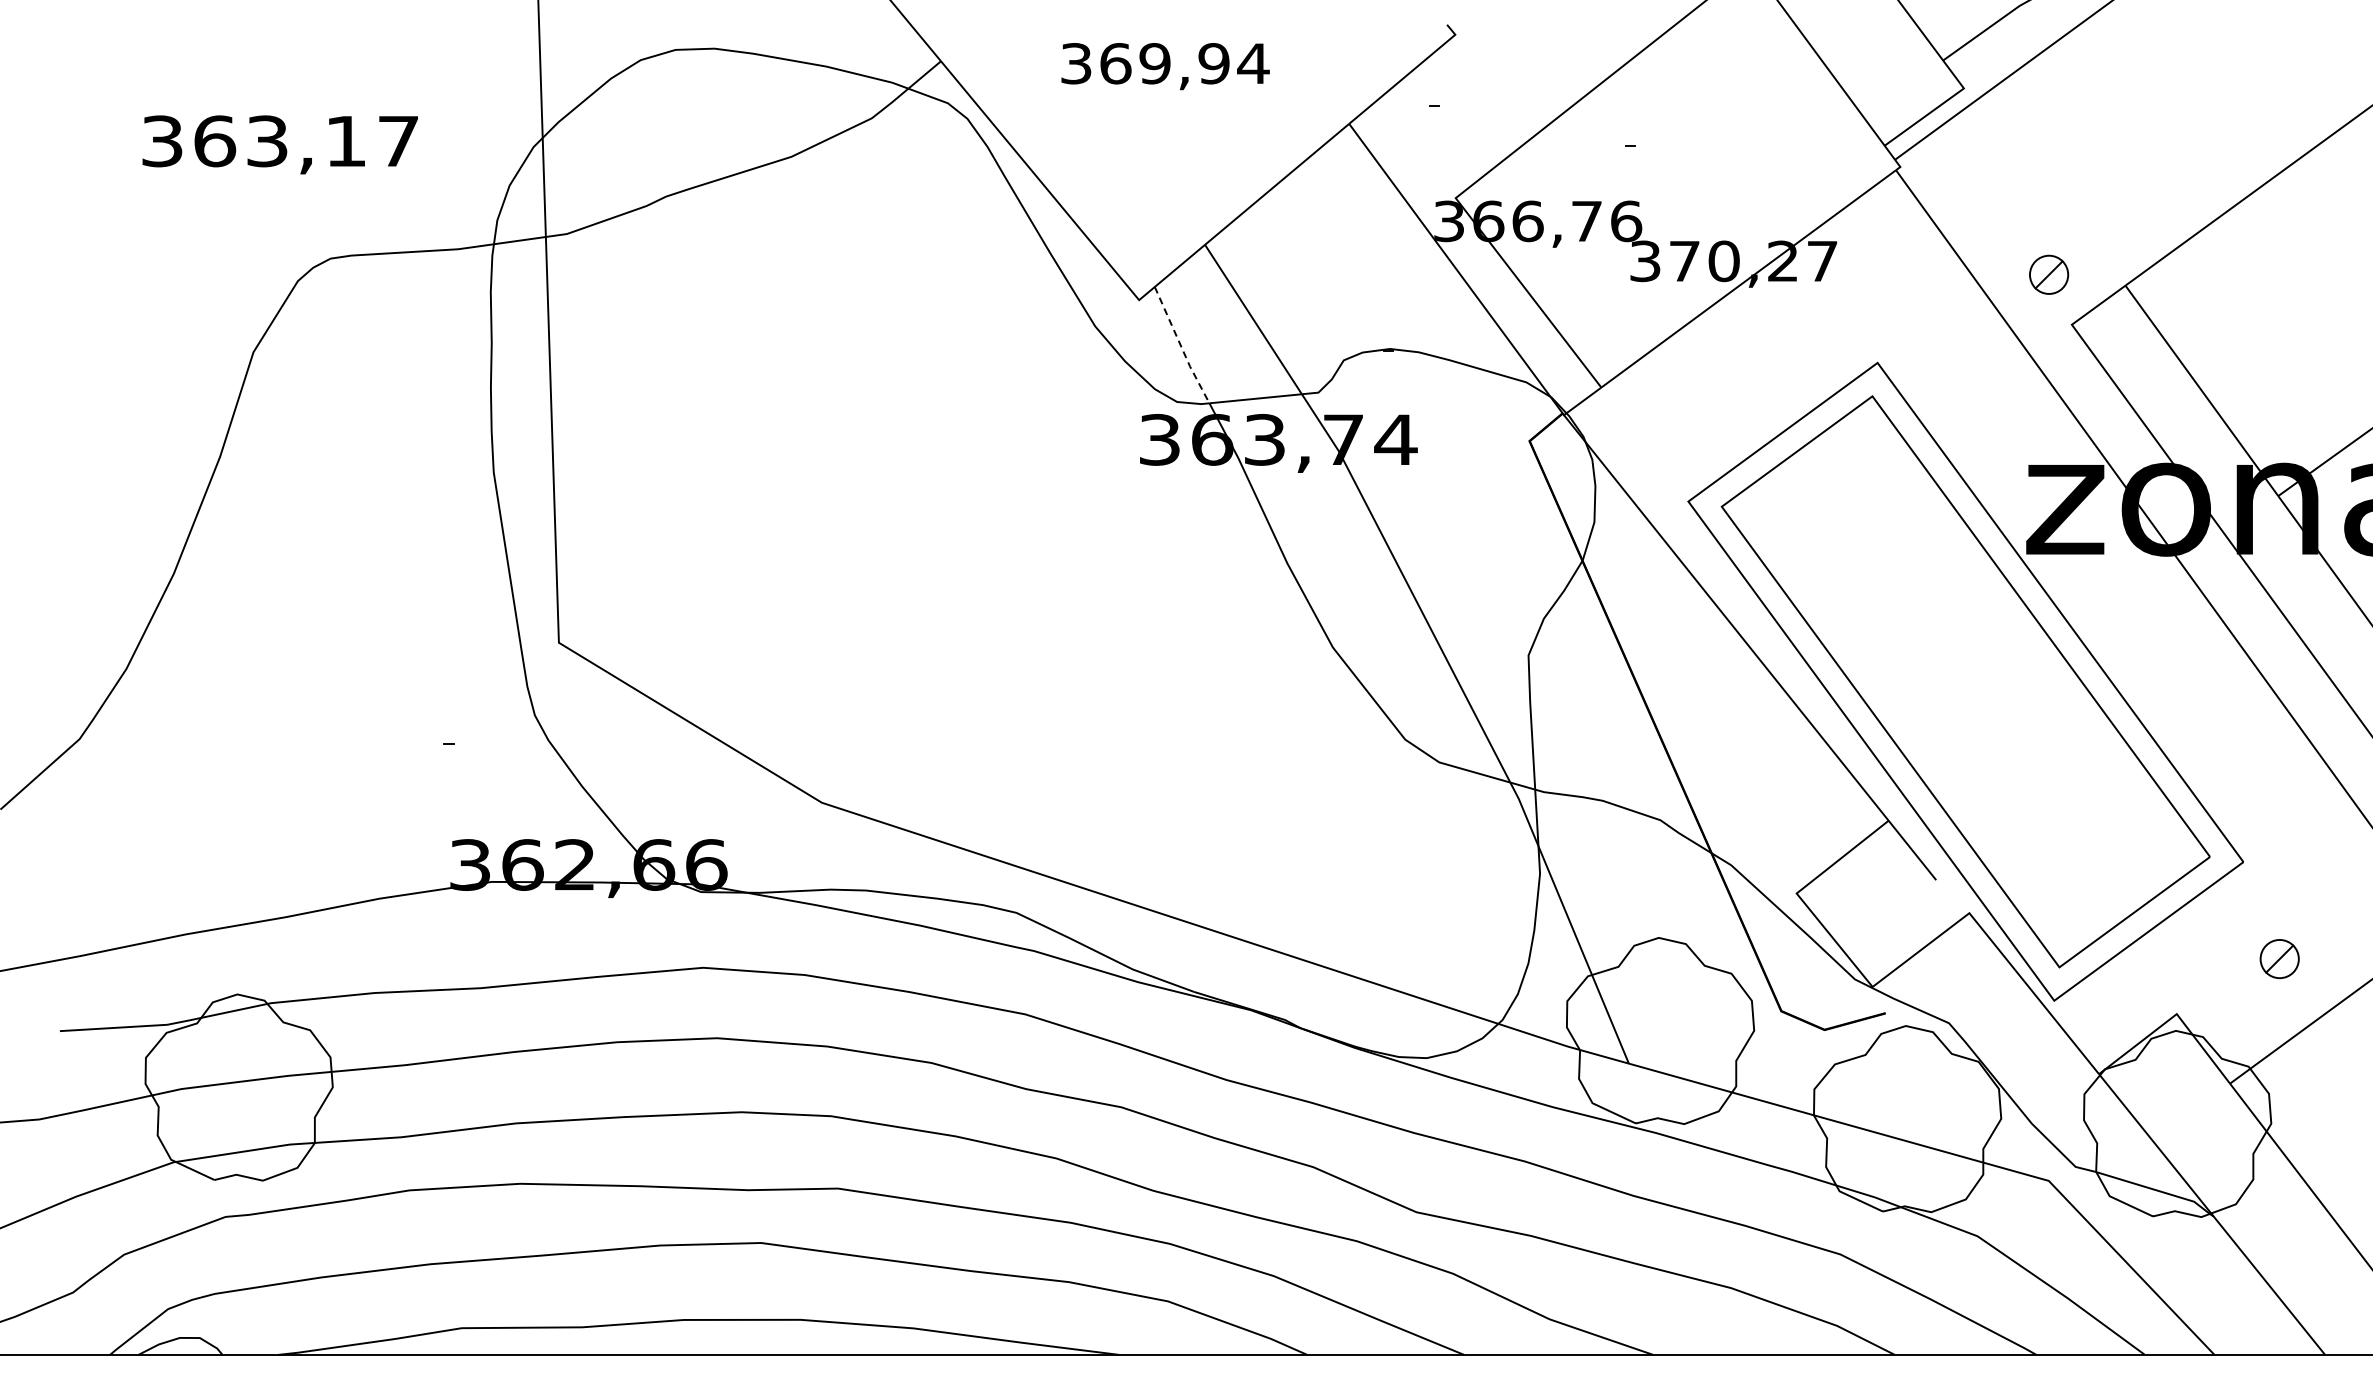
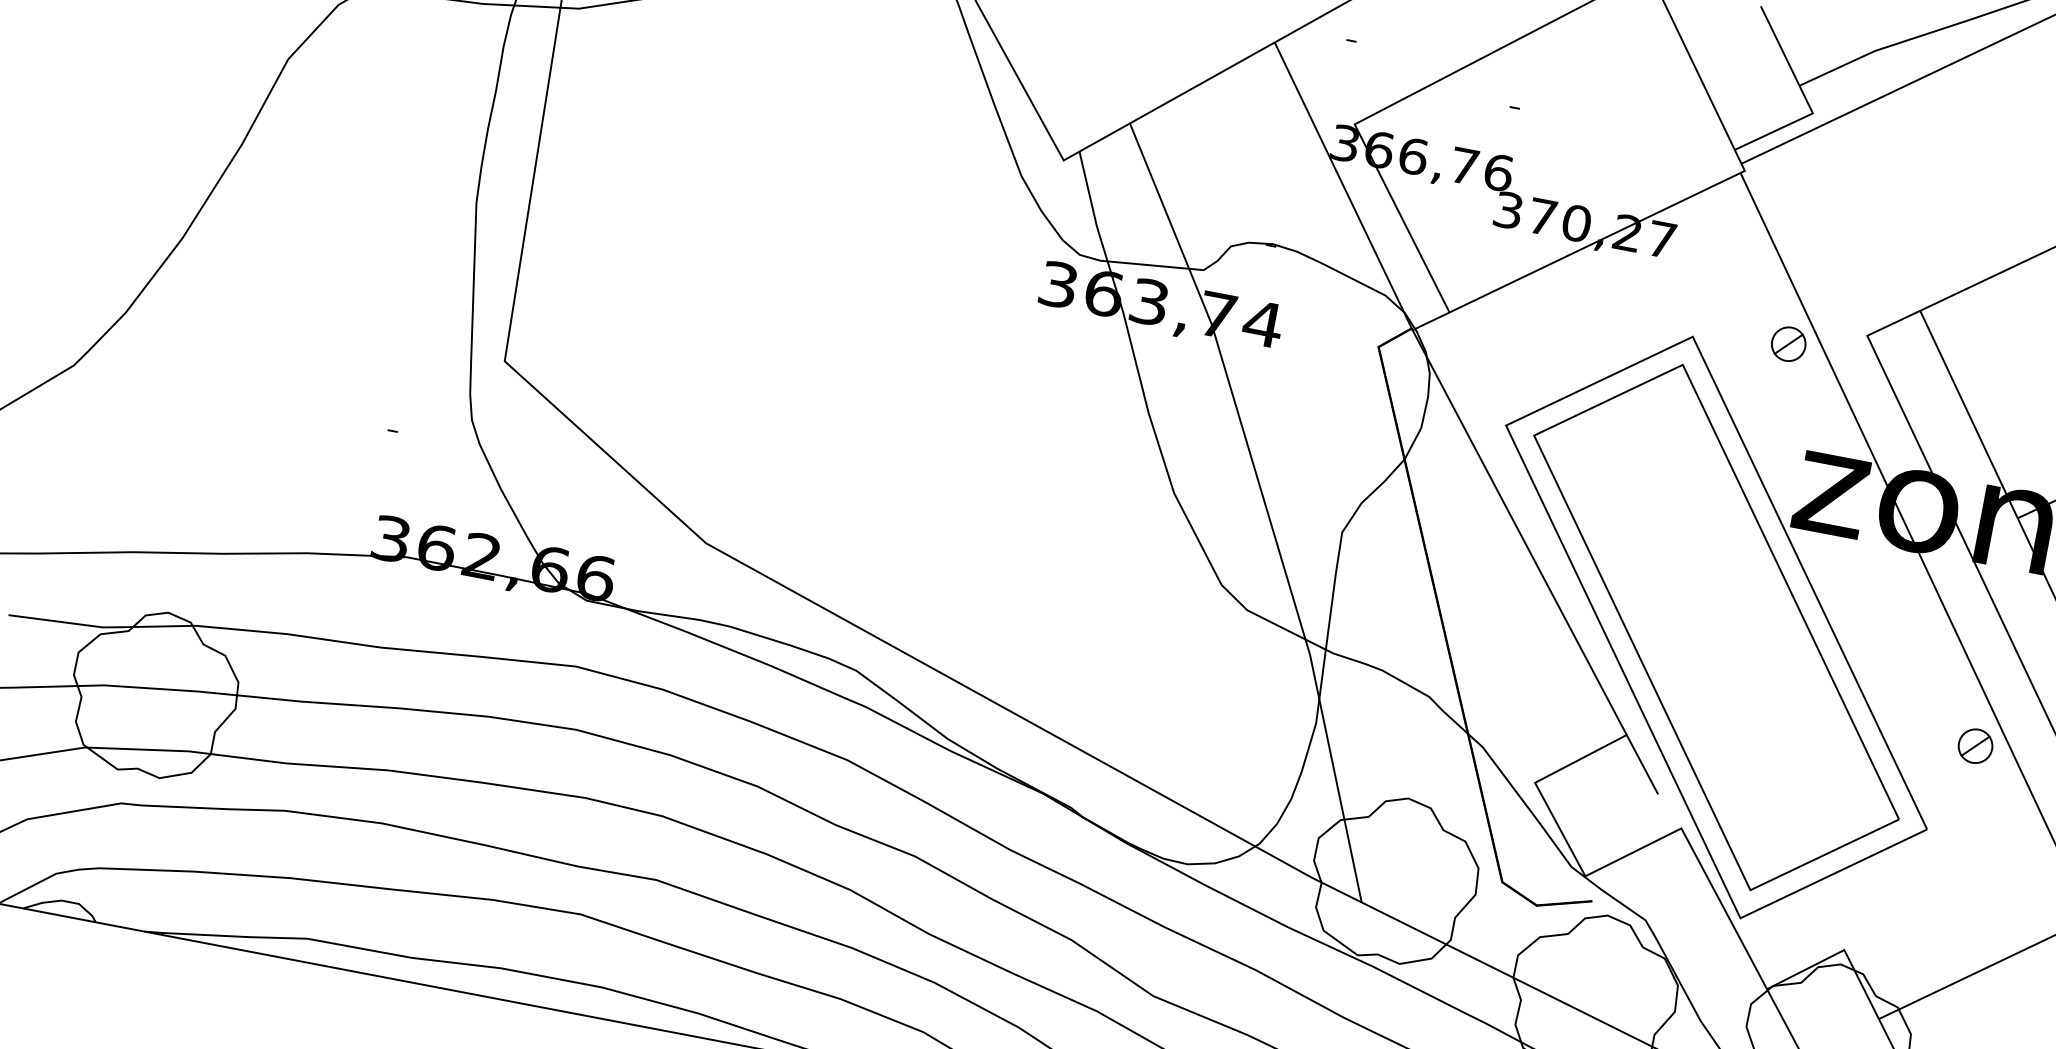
part: (2049, 274) -> (1789, 344), moved
line: (1181, 346) -> (1092, 207), dashed -> solid
part: (2279, 959) -> (1975, 746), moved

